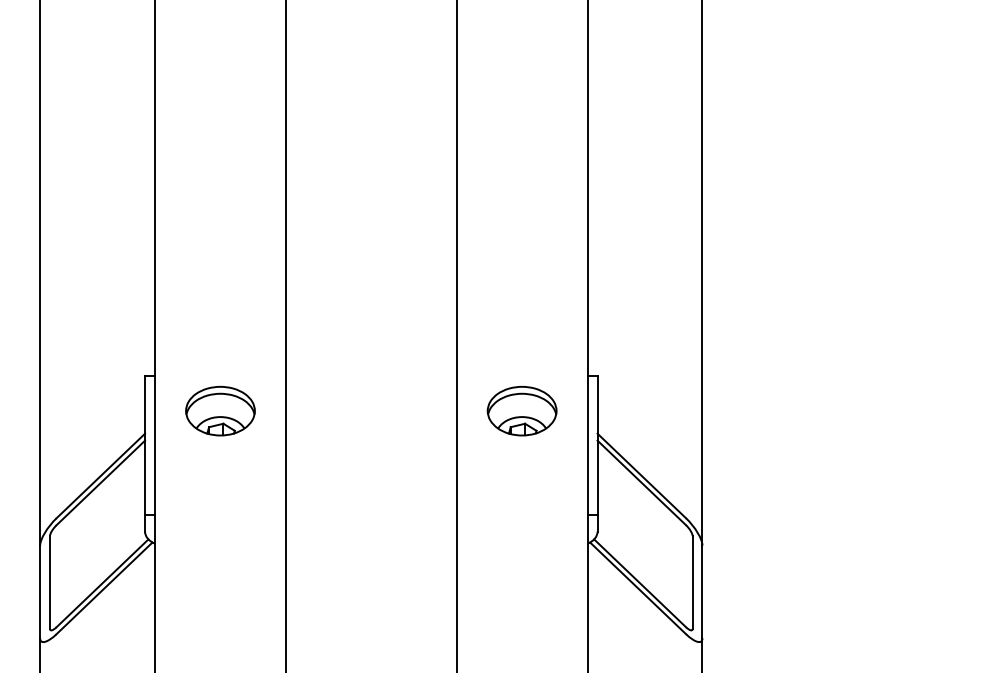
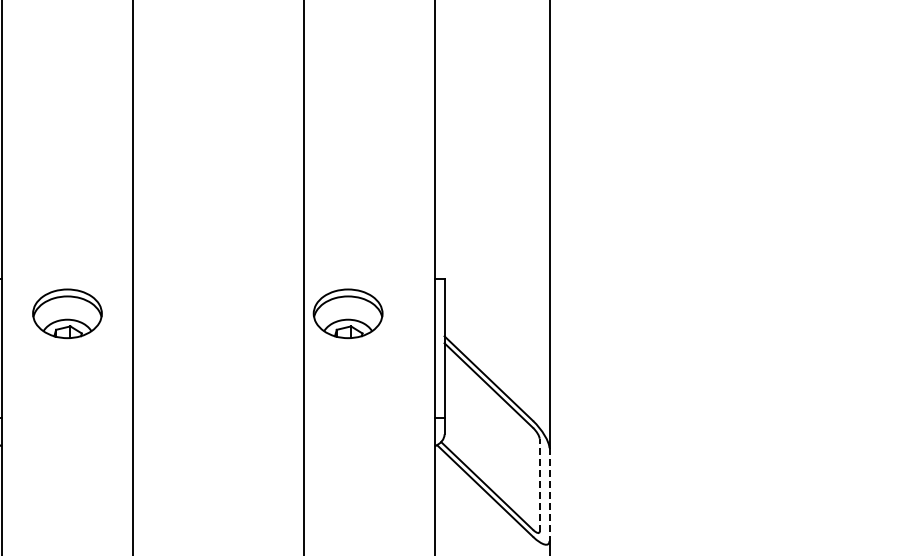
part: (521, 410) -> (347, 313), moved
line: (692, 582) -> (539, 485), solid -> dashed
line: (702, 592) -> (549, 495), solid -> dashed

